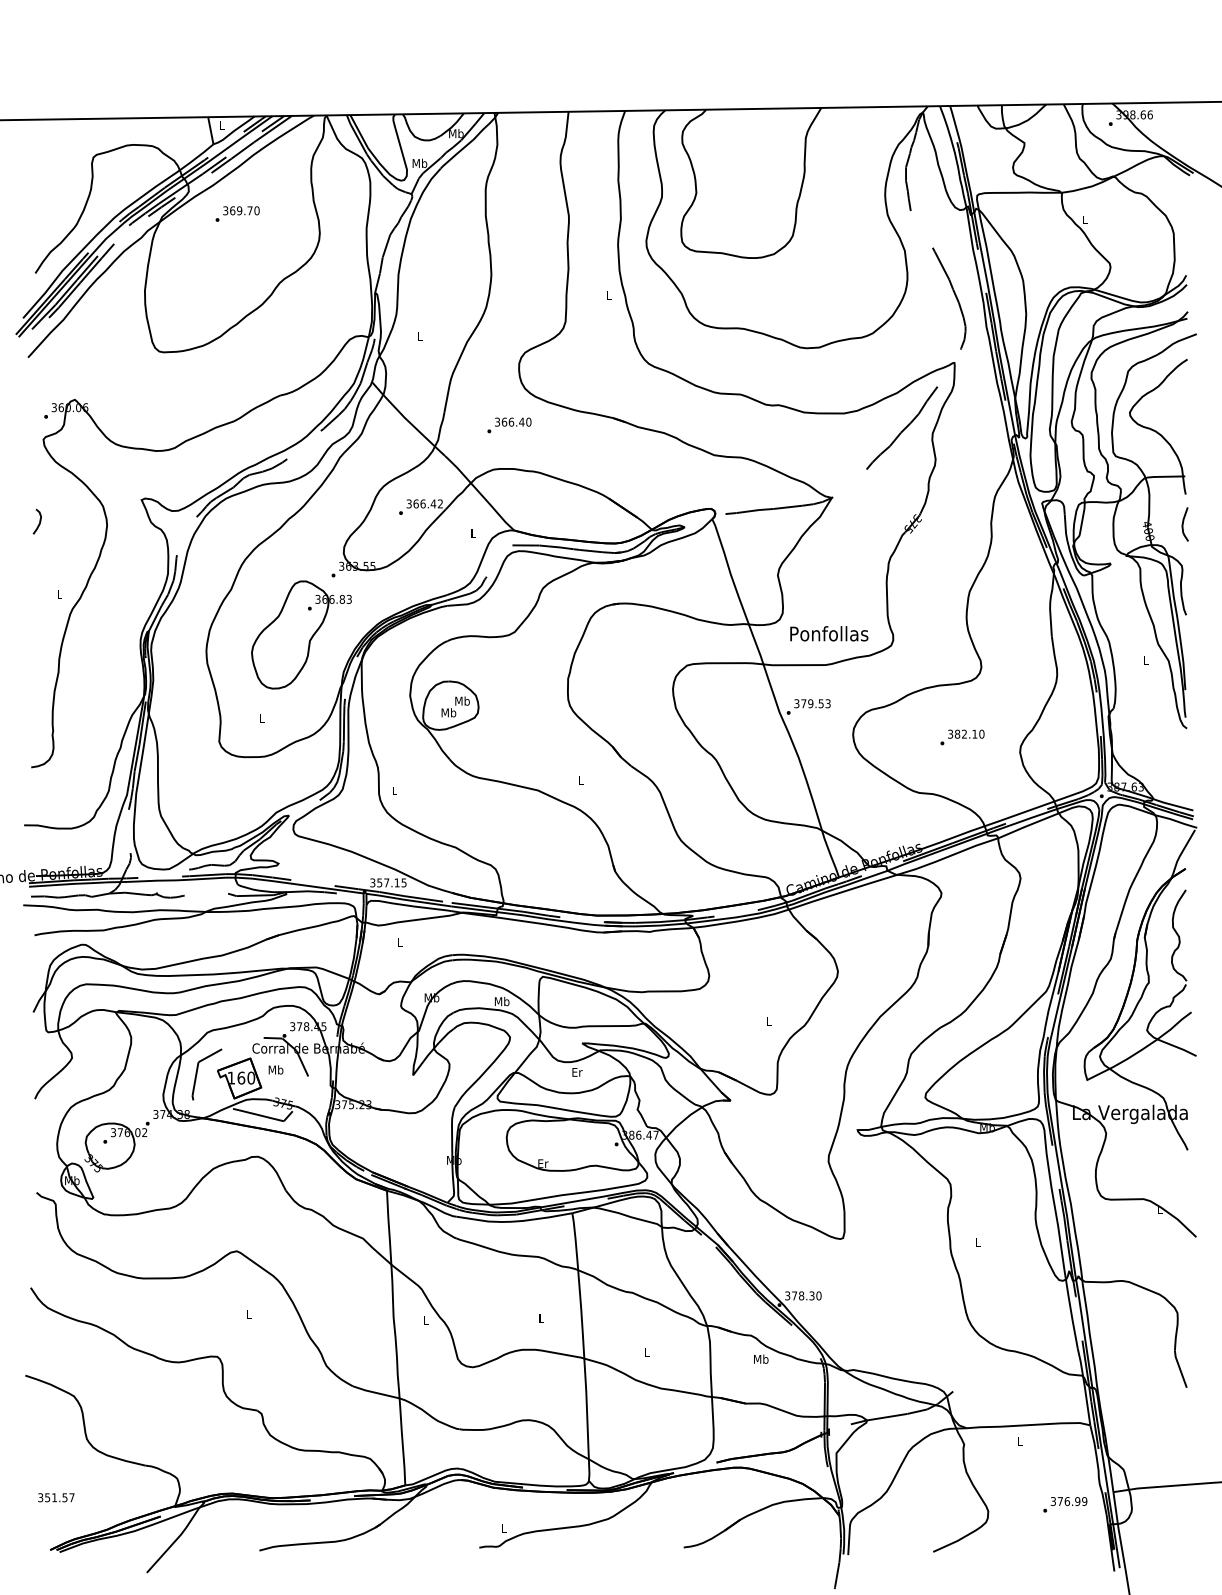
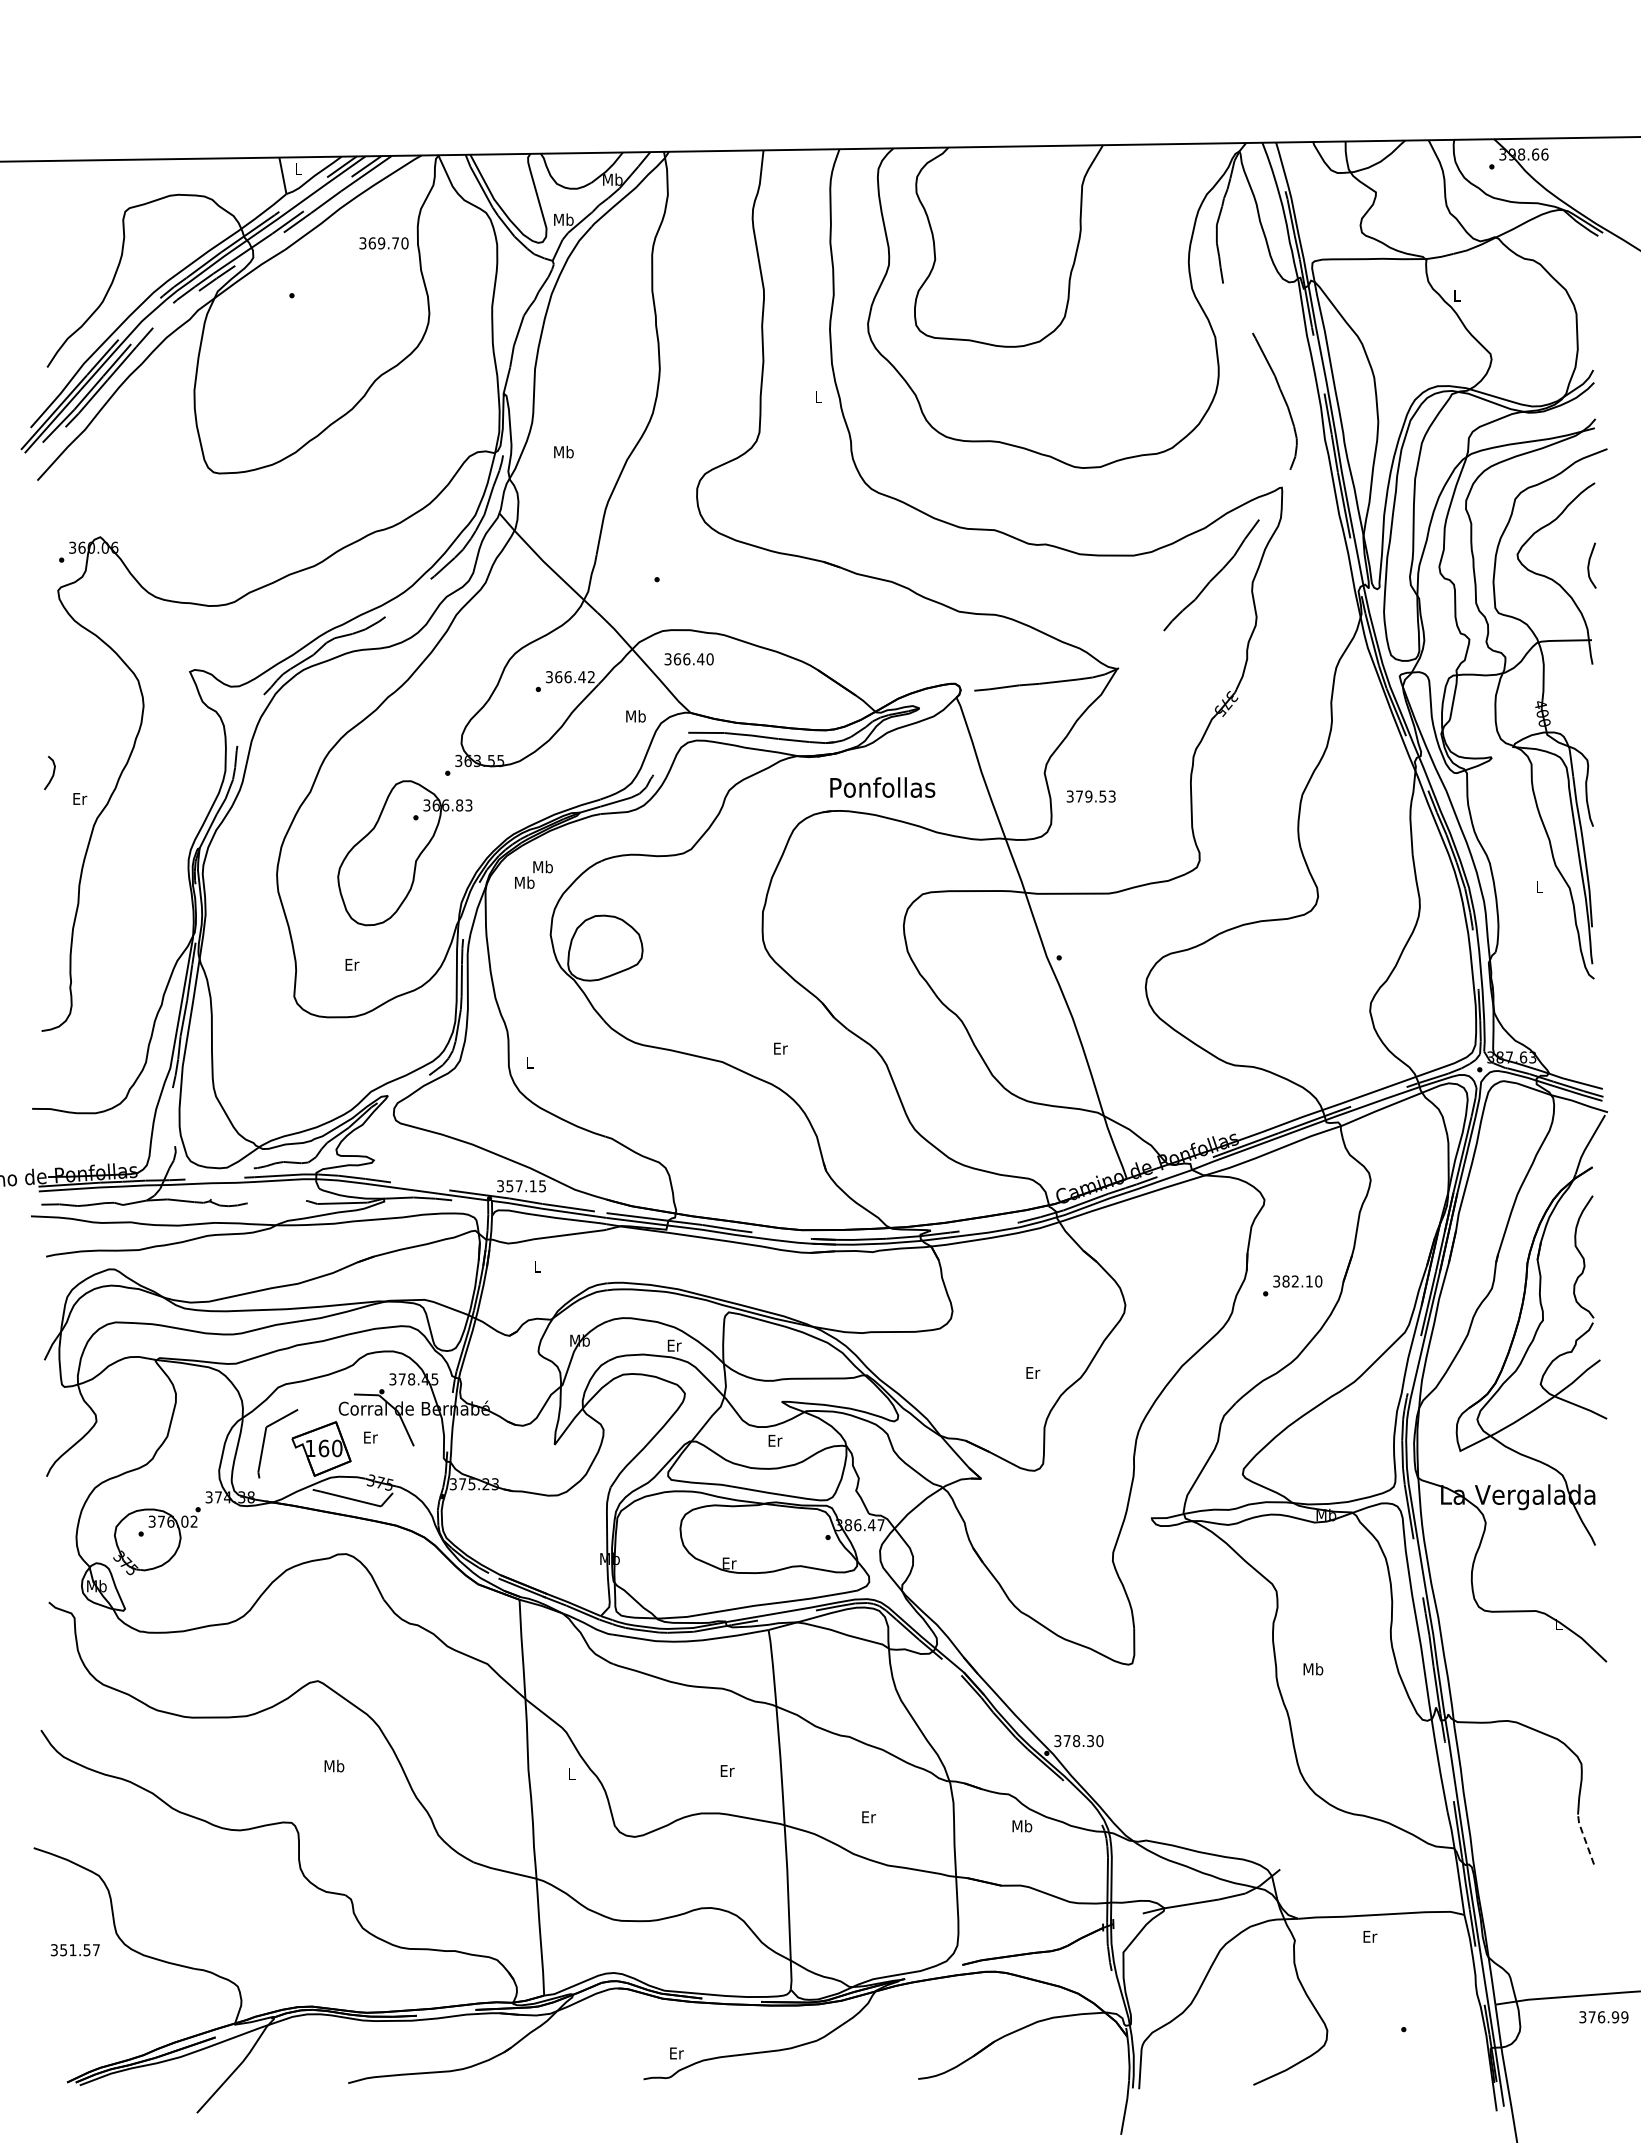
text: (241, 210) -> (383, 243), moved
text: (419, 335) -> (563, 451), L -> Mb
text: (512, 422) -> (688, 659), moved
curve: (39, 522) -> (52, 773), moved
curve: (1183, 524) -> (1589, 565), moved
text: (473, 533) -> (635, 716), L -> Mb
text: (60, 594) -> (80, 798), L -> Er
text: (829, 633) -> (882, 787), moved
text: (811, 703) -> (1090, 796), moved
text: (455, 706) -> (533, 874), moved
text: (262, 717) -> (352, 964), L -> Er
text: (962, 737) -> (1292, 1285), moved
text: (581, 780) -> (780, 1048), L -> Er
text: (502, 1001) -> (674, 1345), Mb -> Er
text: (769, 1021) -> (1033, 1372), L -> Er
text: (276, 1069) -> (370, 1437), Mb -> Er
text: (977, 1242) -> (1313, 1669), L -> Mb
text: (249, 1314) -> (334, 1765), L -> Mb
text: (541, 1317) -> (727, 1770), L -> Er
text: (646, 1352) -> (868, 1817), L -> Er
line: (1179, 1368) -> (1584, 1838), solid -> dashed
text: (1020, 1441) -> (1370, 1936), L -> Er
text: (56, 1497) -> (75, 1950), moved
text: (1068, 1501) -> (1603, 2017), moved
text: (503, 1528) -> (676, 2053), L -> Er

